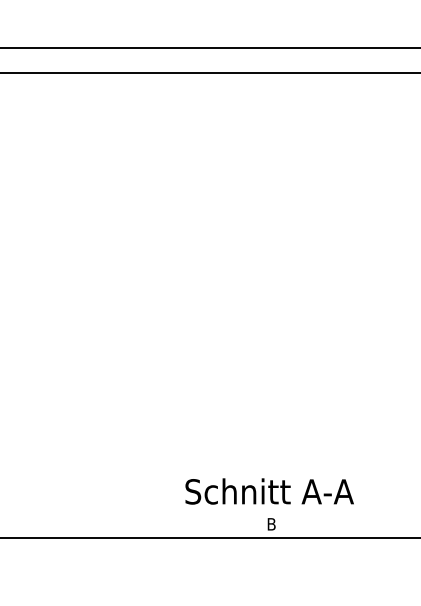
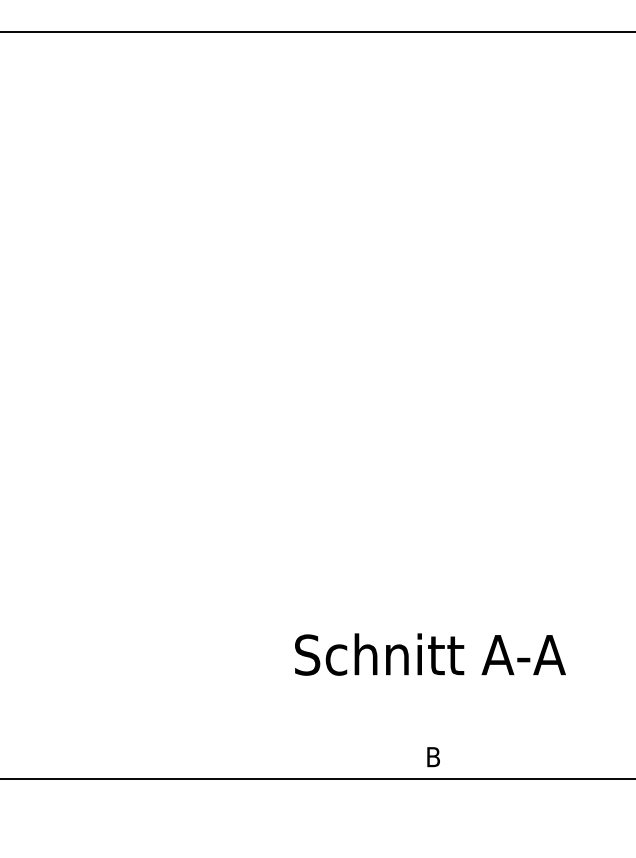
part: (269, 491) -> (430, 654), moved

